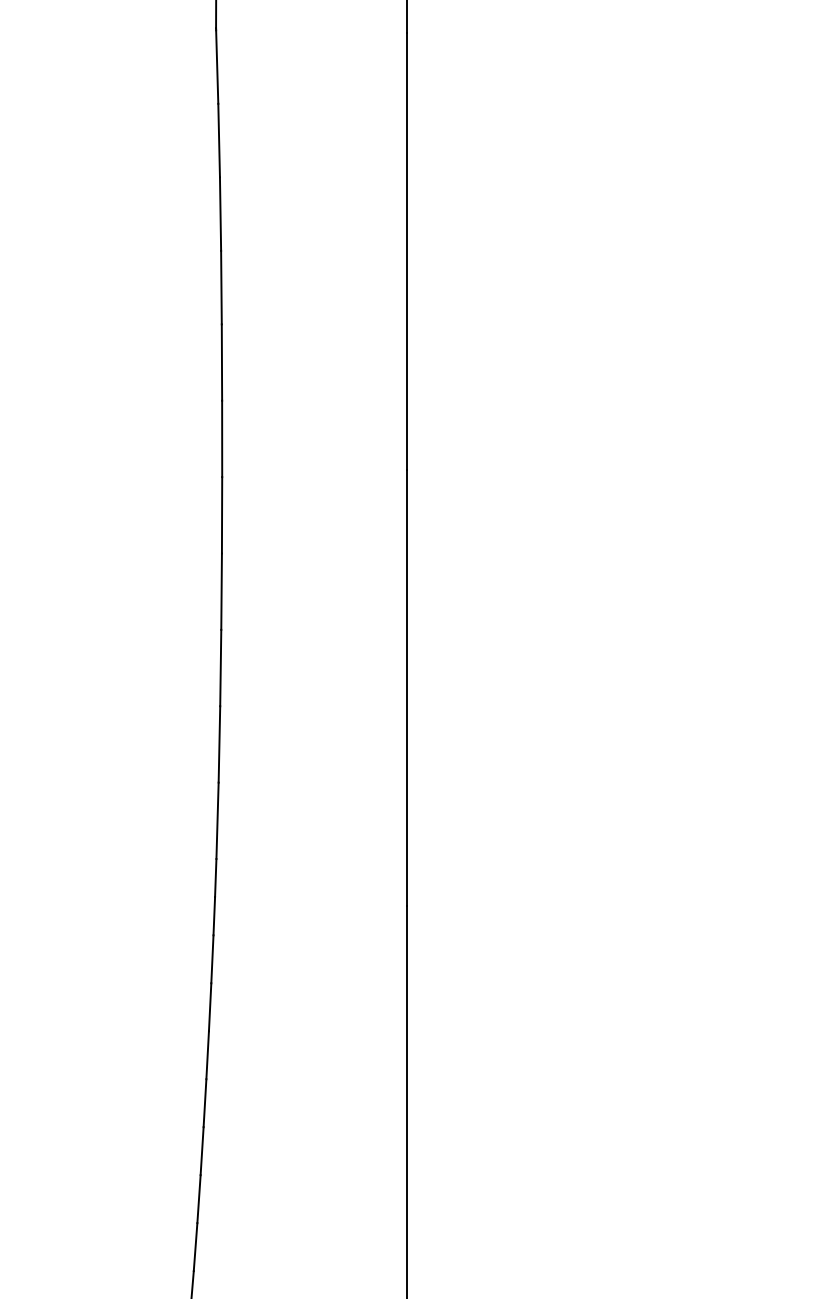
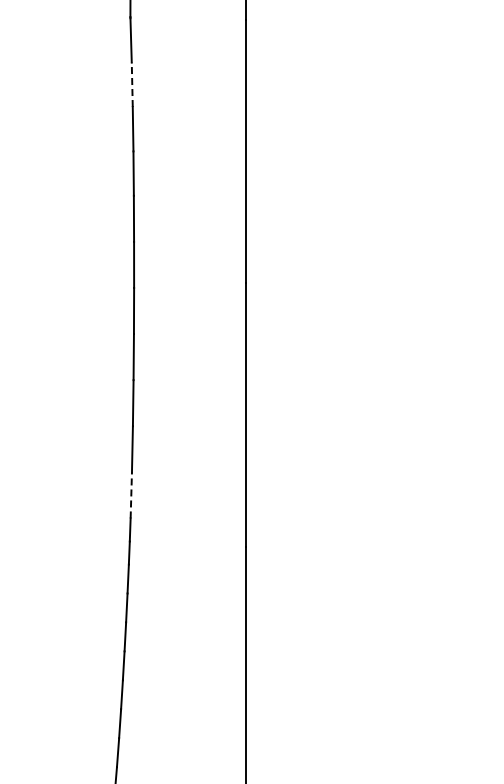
line: (219, 140) -> (132, 84), solid -> dashed
line: (217, 819) -> (131, 494), solid -> dashed

